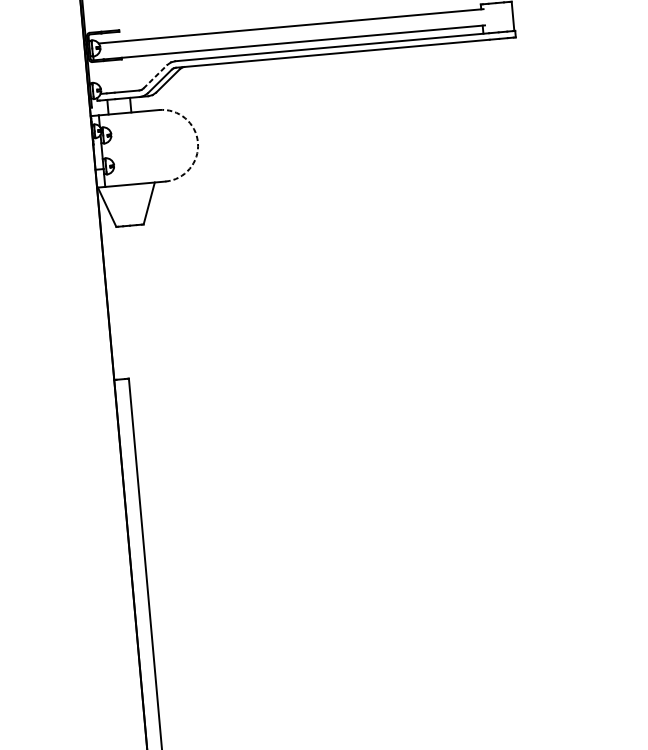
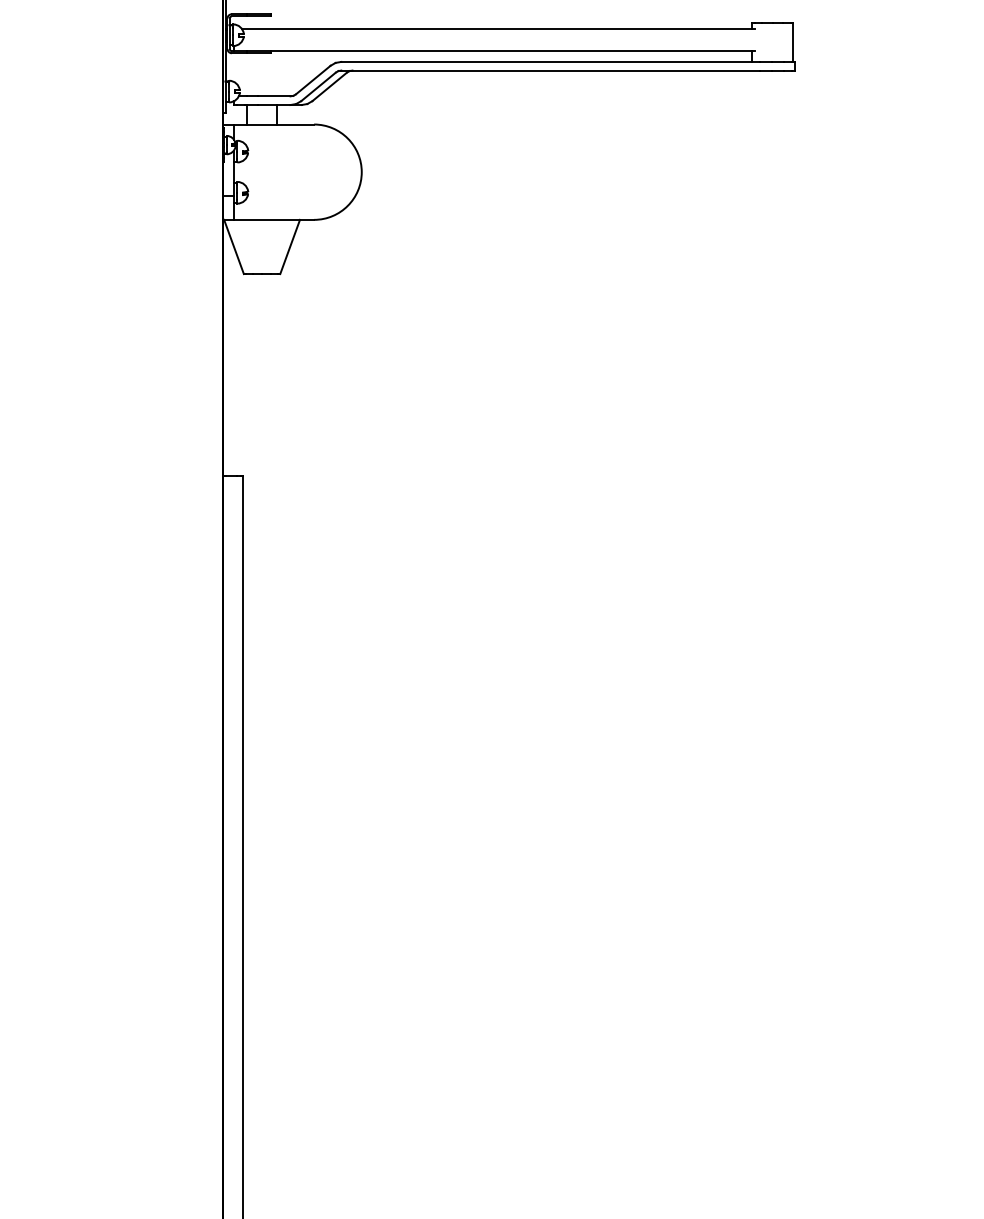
line: (155, 77) -> (313, 80), dashed -> solid
arc: (197, 142) -> (361, 172), dashed -> solid

